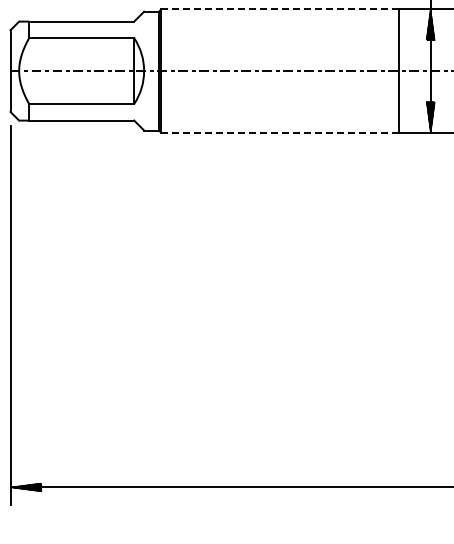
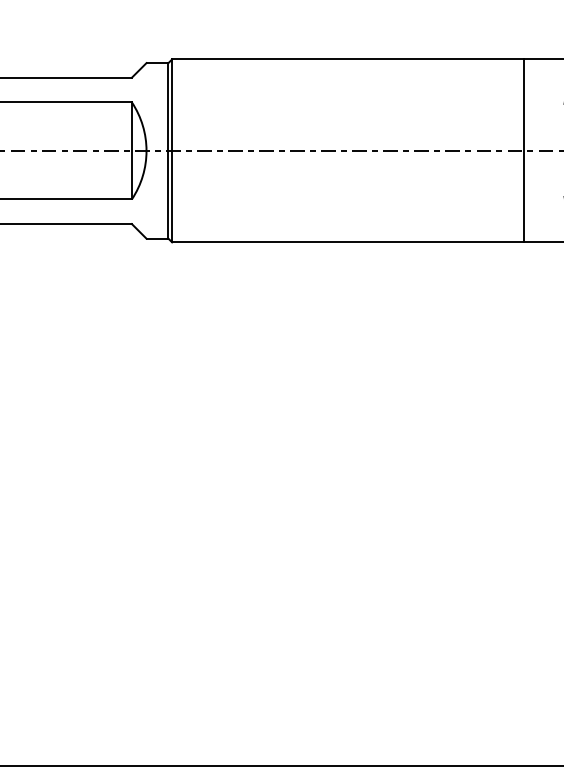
line: (280, 9) -> (348, 59), dashed -> solid
line: (280, 132) -> (348, 241), dashed -> solid

